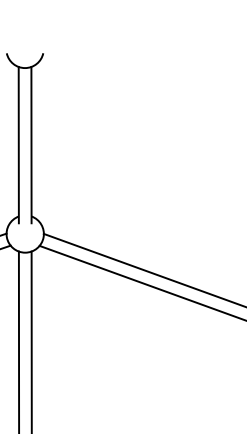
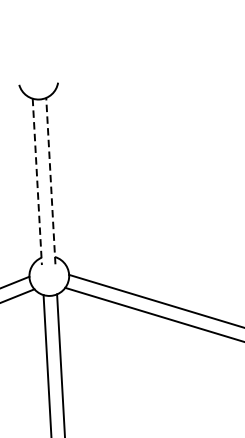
line: (31, 144) -> (50, 180), solid -> dashed
line: (18, 145) -> (37, 182), solid -> dashed

